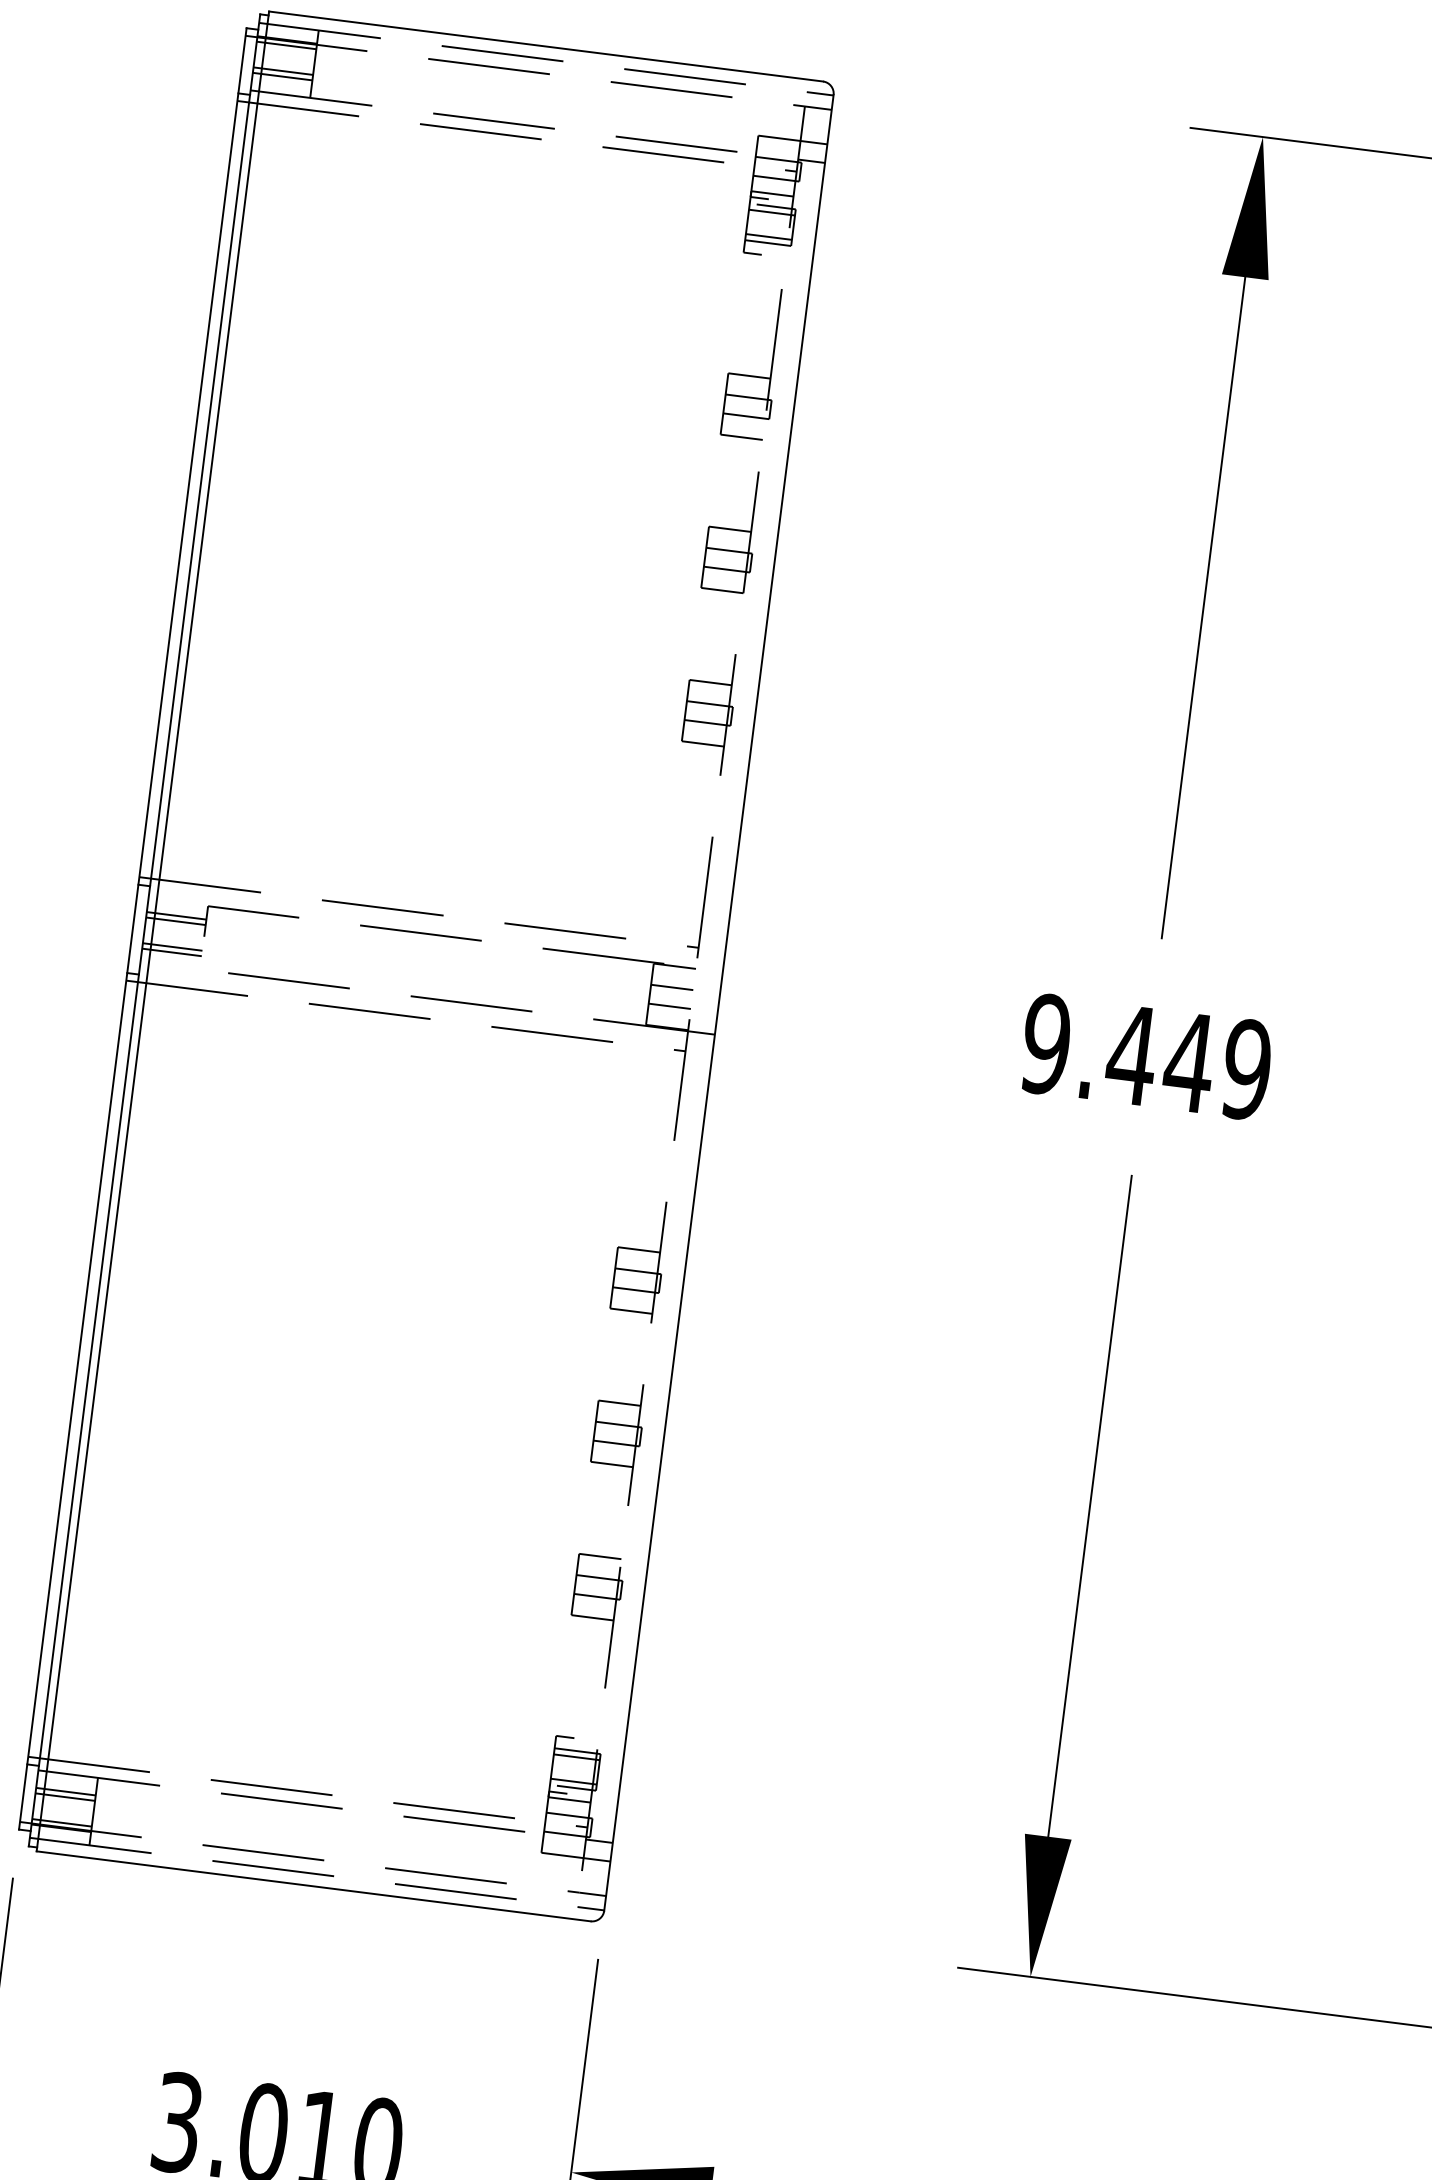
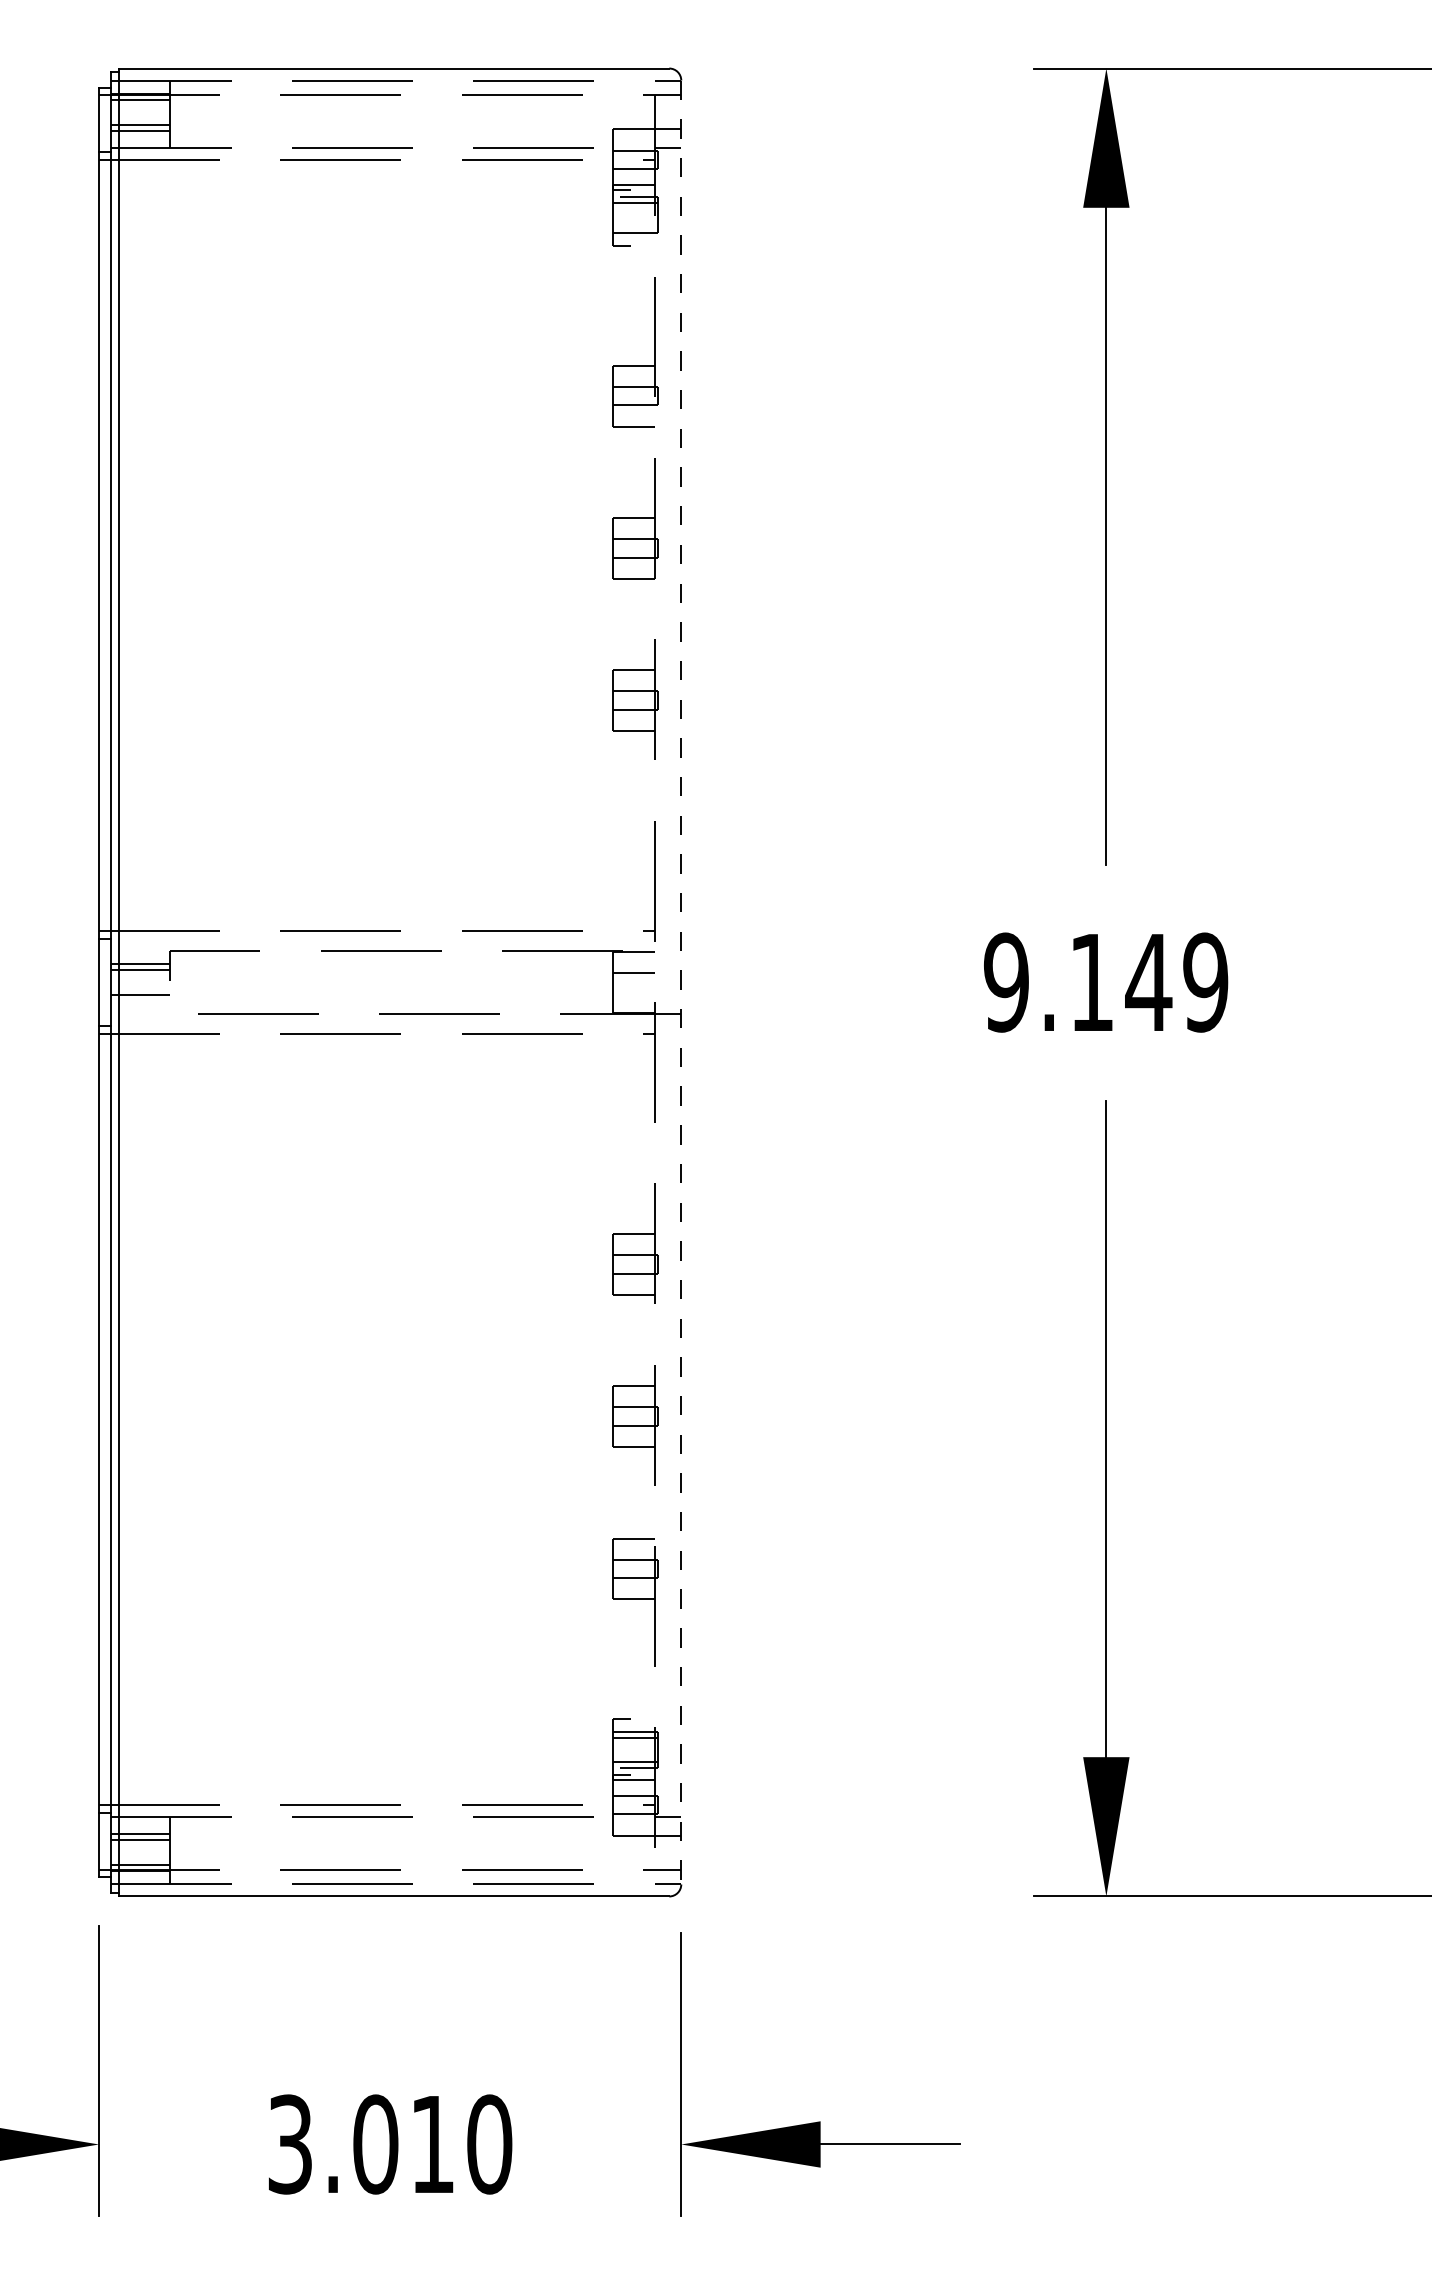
line: (768, 237) -> (635, 227), removed
line: (171, 952) -> (139, 1000), removed
line: (719, 1002) -> (681, 982), solid -> dashed
line: (669, 1005) -> (633, 991), removed
text: (1131, 1055) -> (1091, 982), 9.449 -> 9.149

